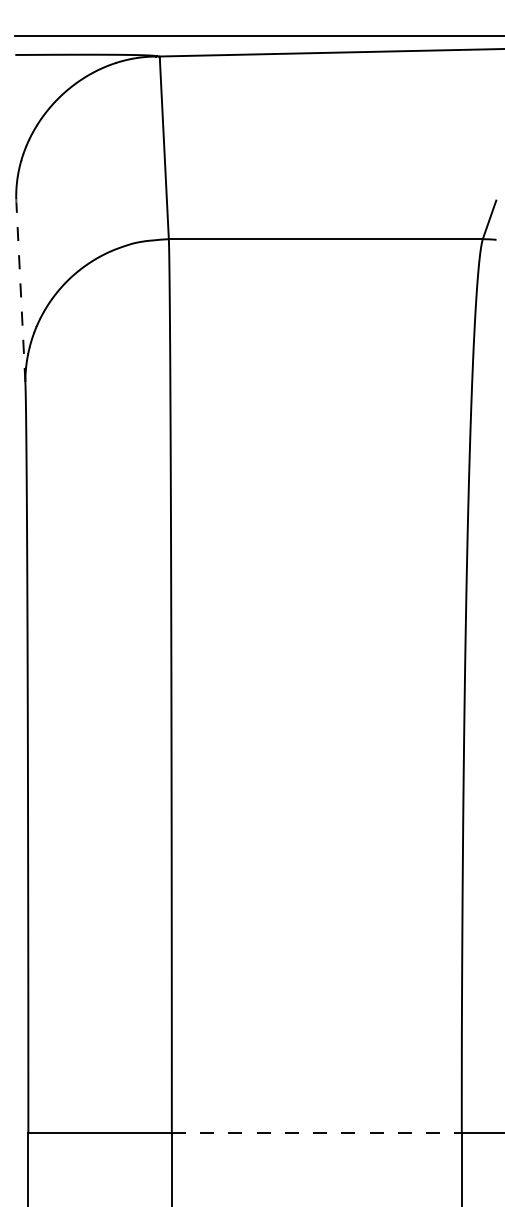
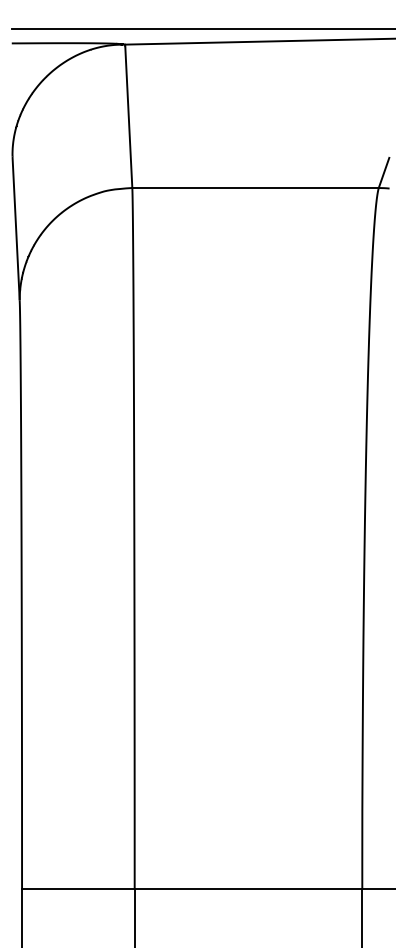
line: (20, 287) -> (15, 225), dashed -> solid
line: (316, 1132) -> (248, 889), dashed -> solid

